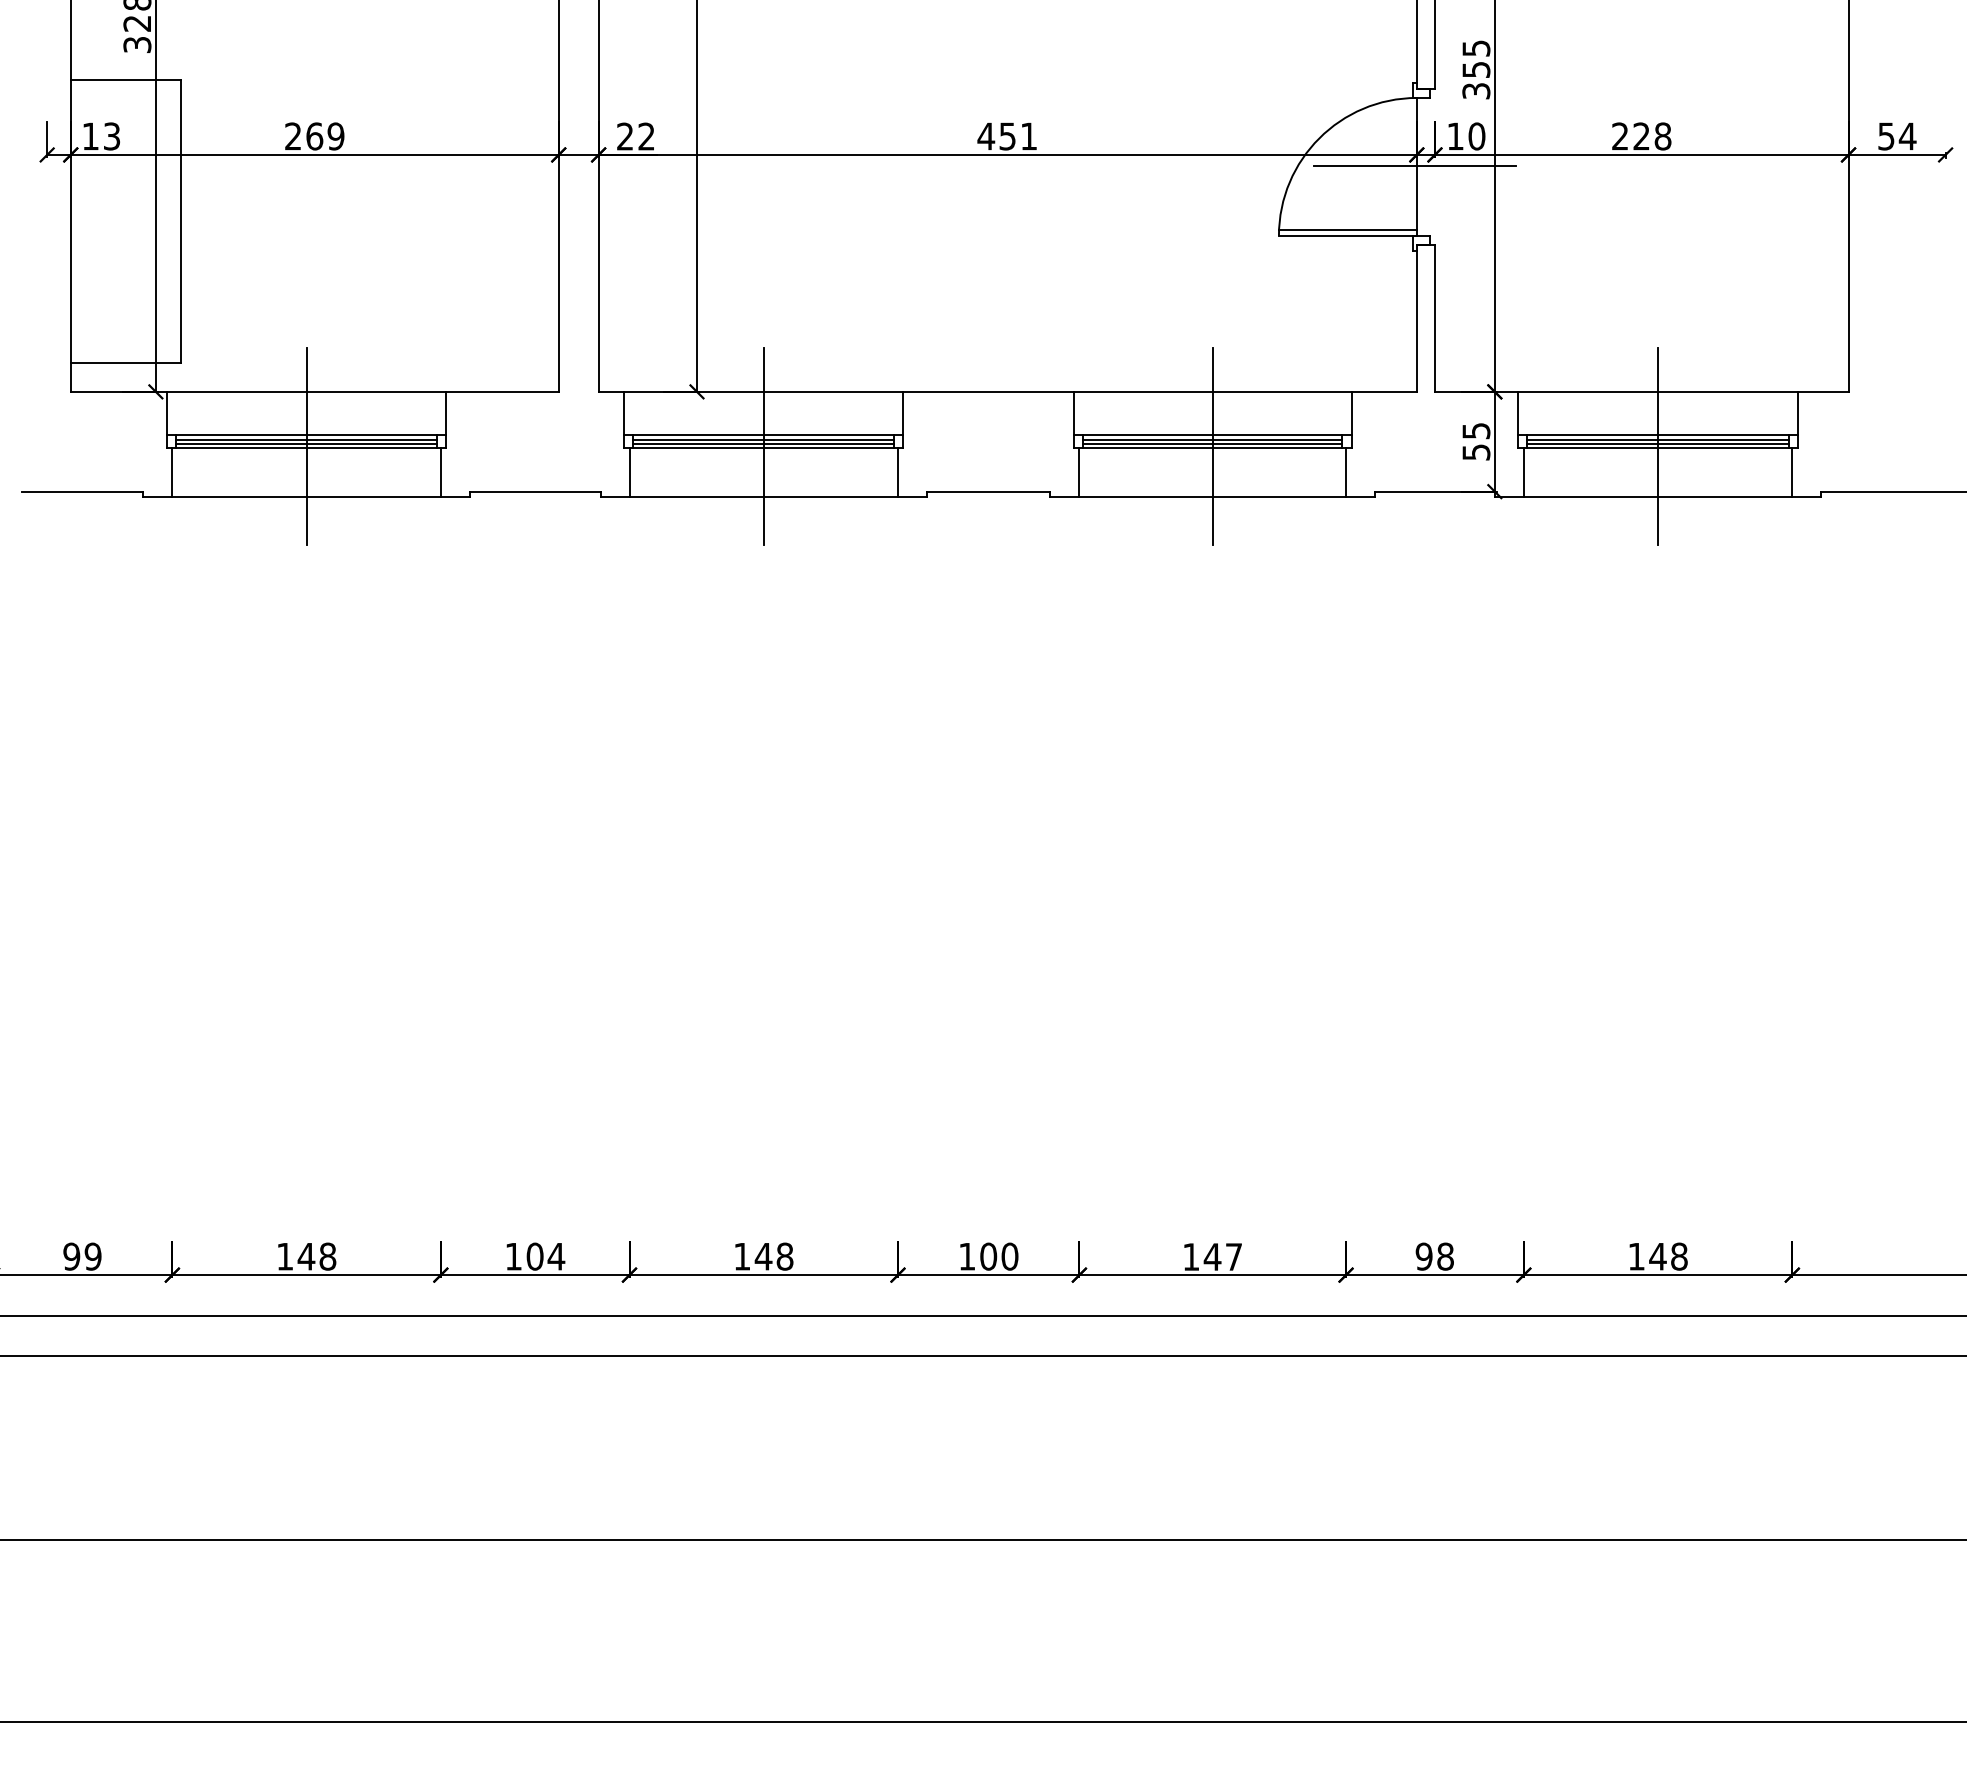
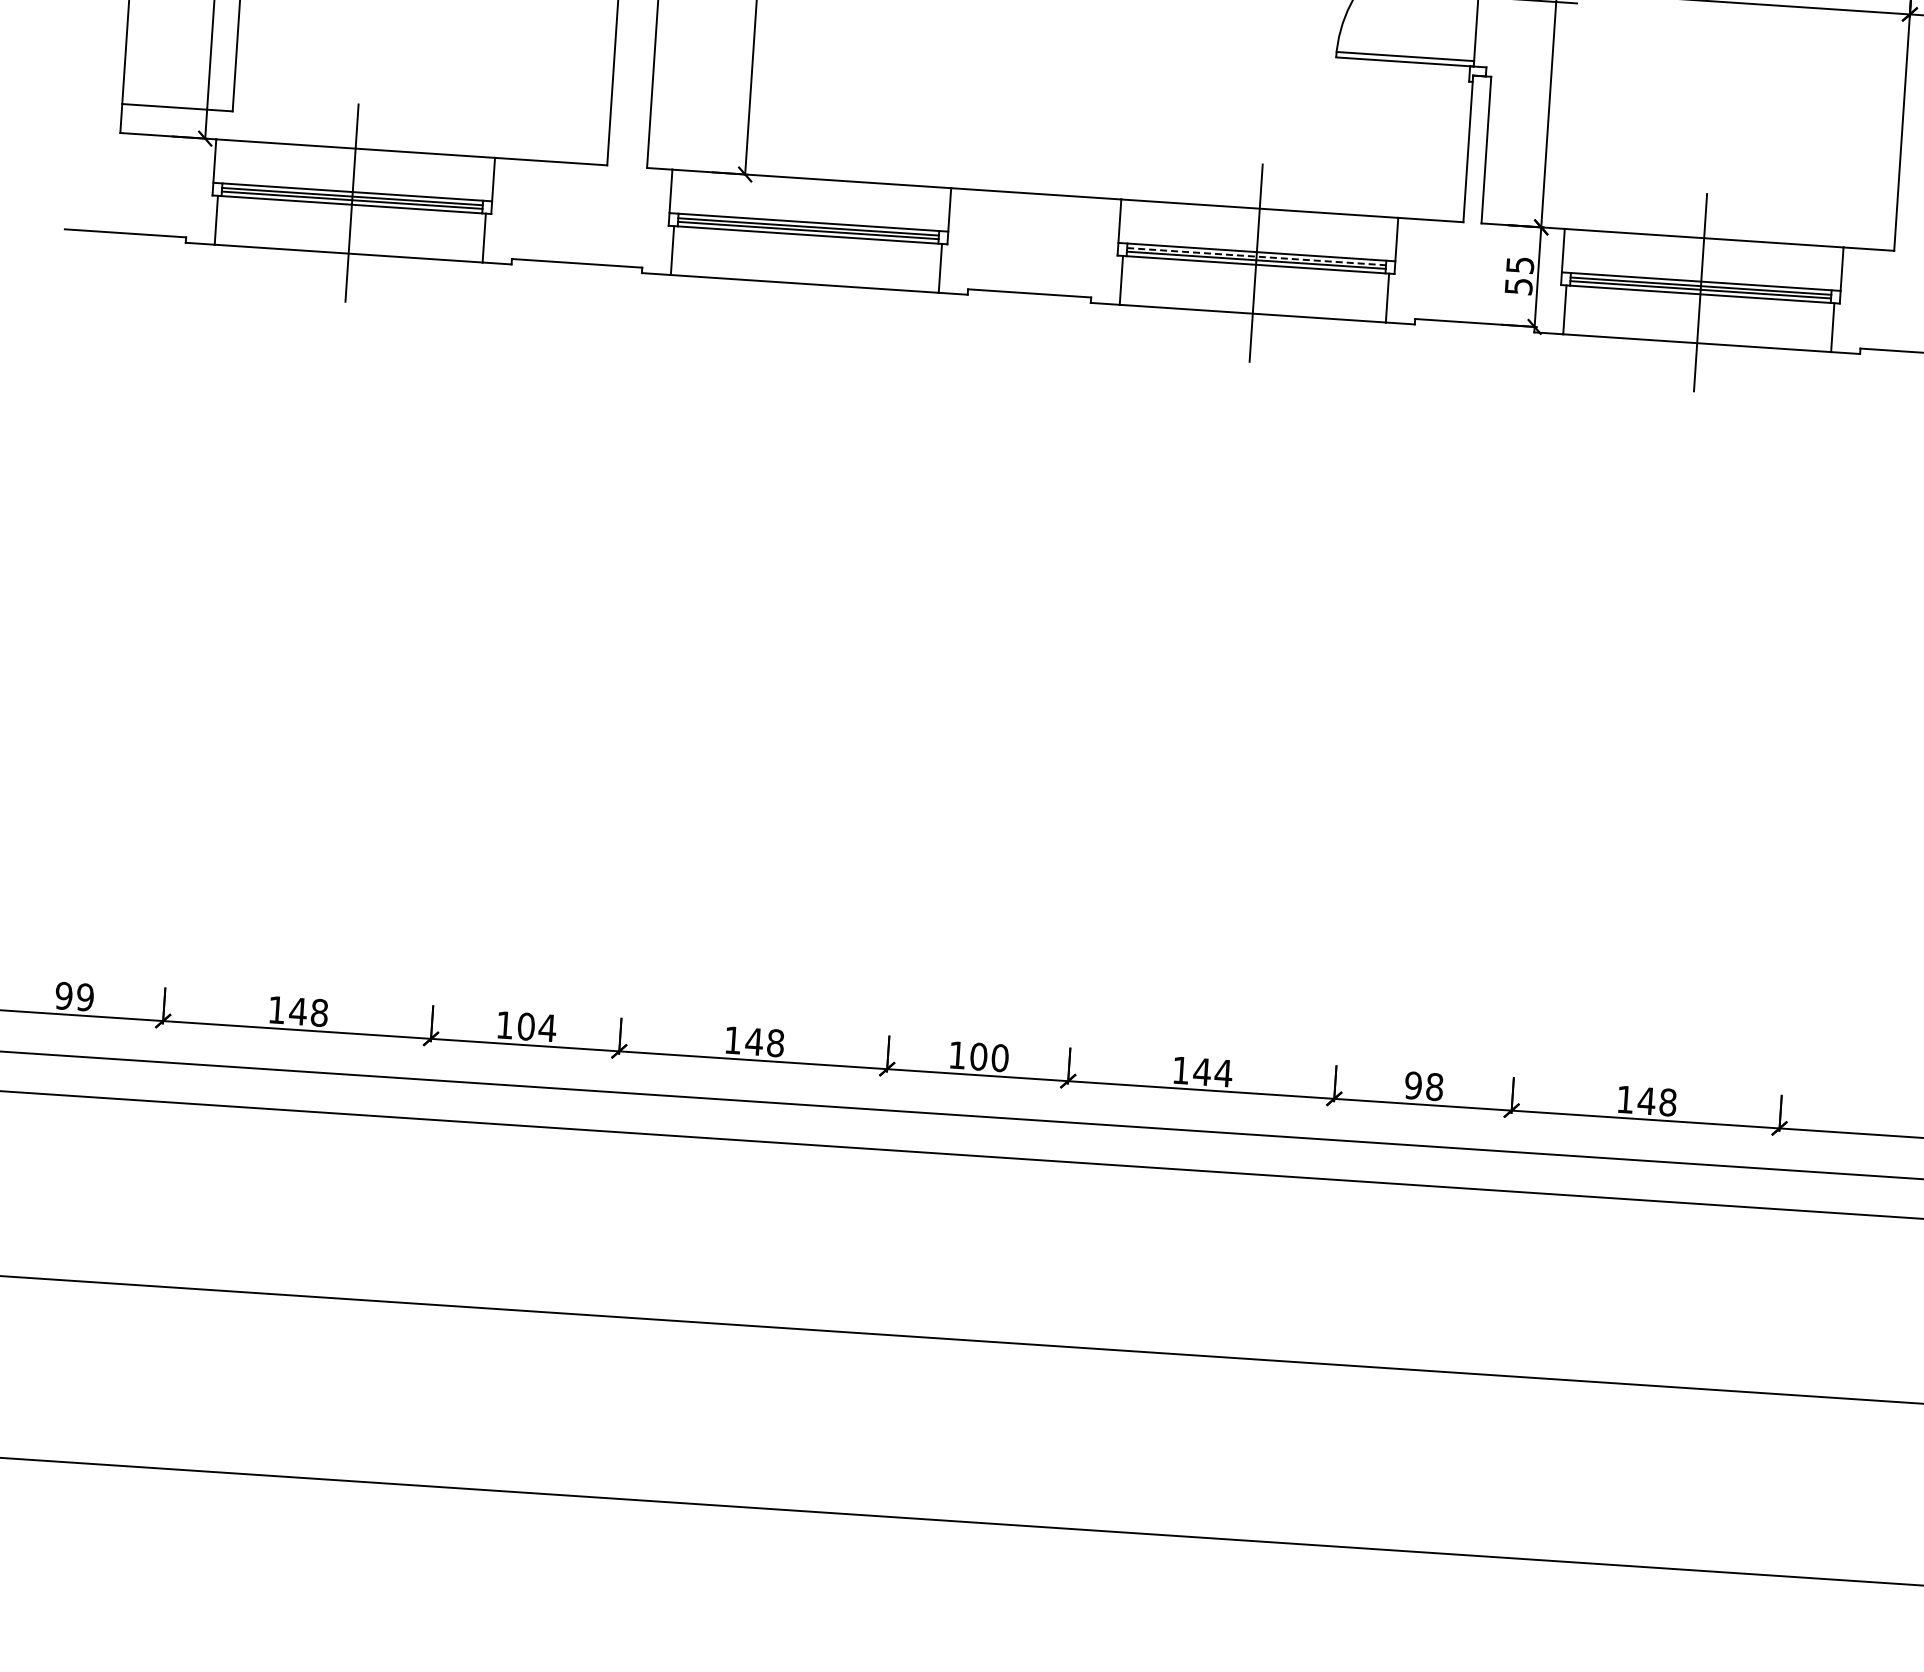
line: (1212, 439) -> (1256, 256), solid -> dashed
line: (763, 446) -> (807, 233), removed
text: (1233, 1256) -> (1223, 1072), 147 -> 144

